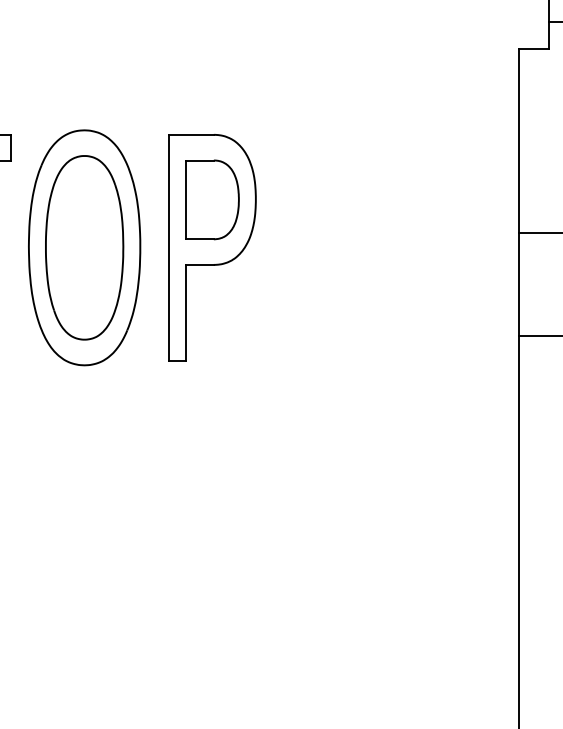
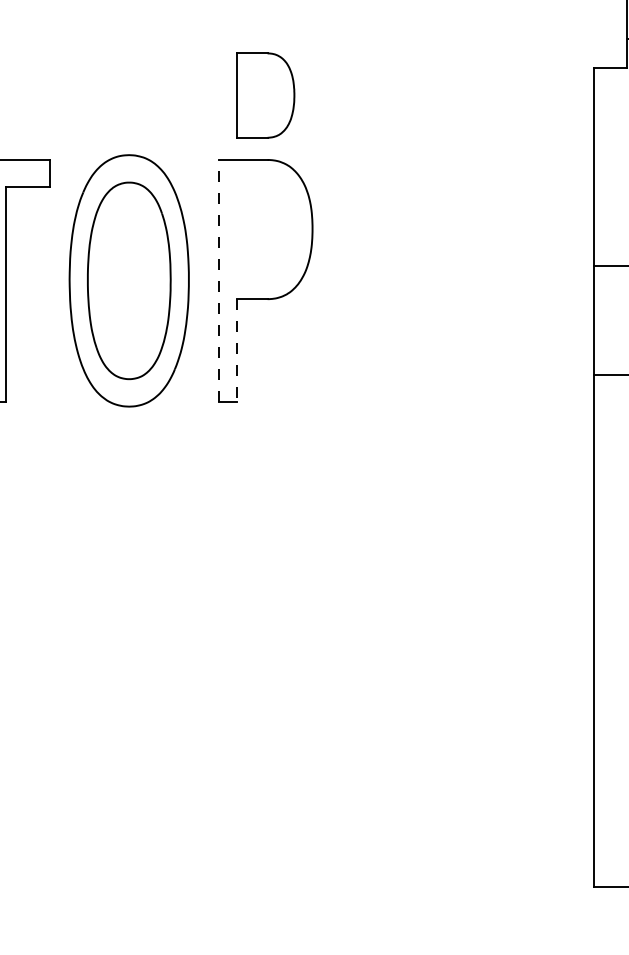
part: (211, 199) -> (265, 95), moved
line: (168, 247) -> (219, 280), solid -> dashed
line: (185, 312) -> (237, 350), solid -> dashed

